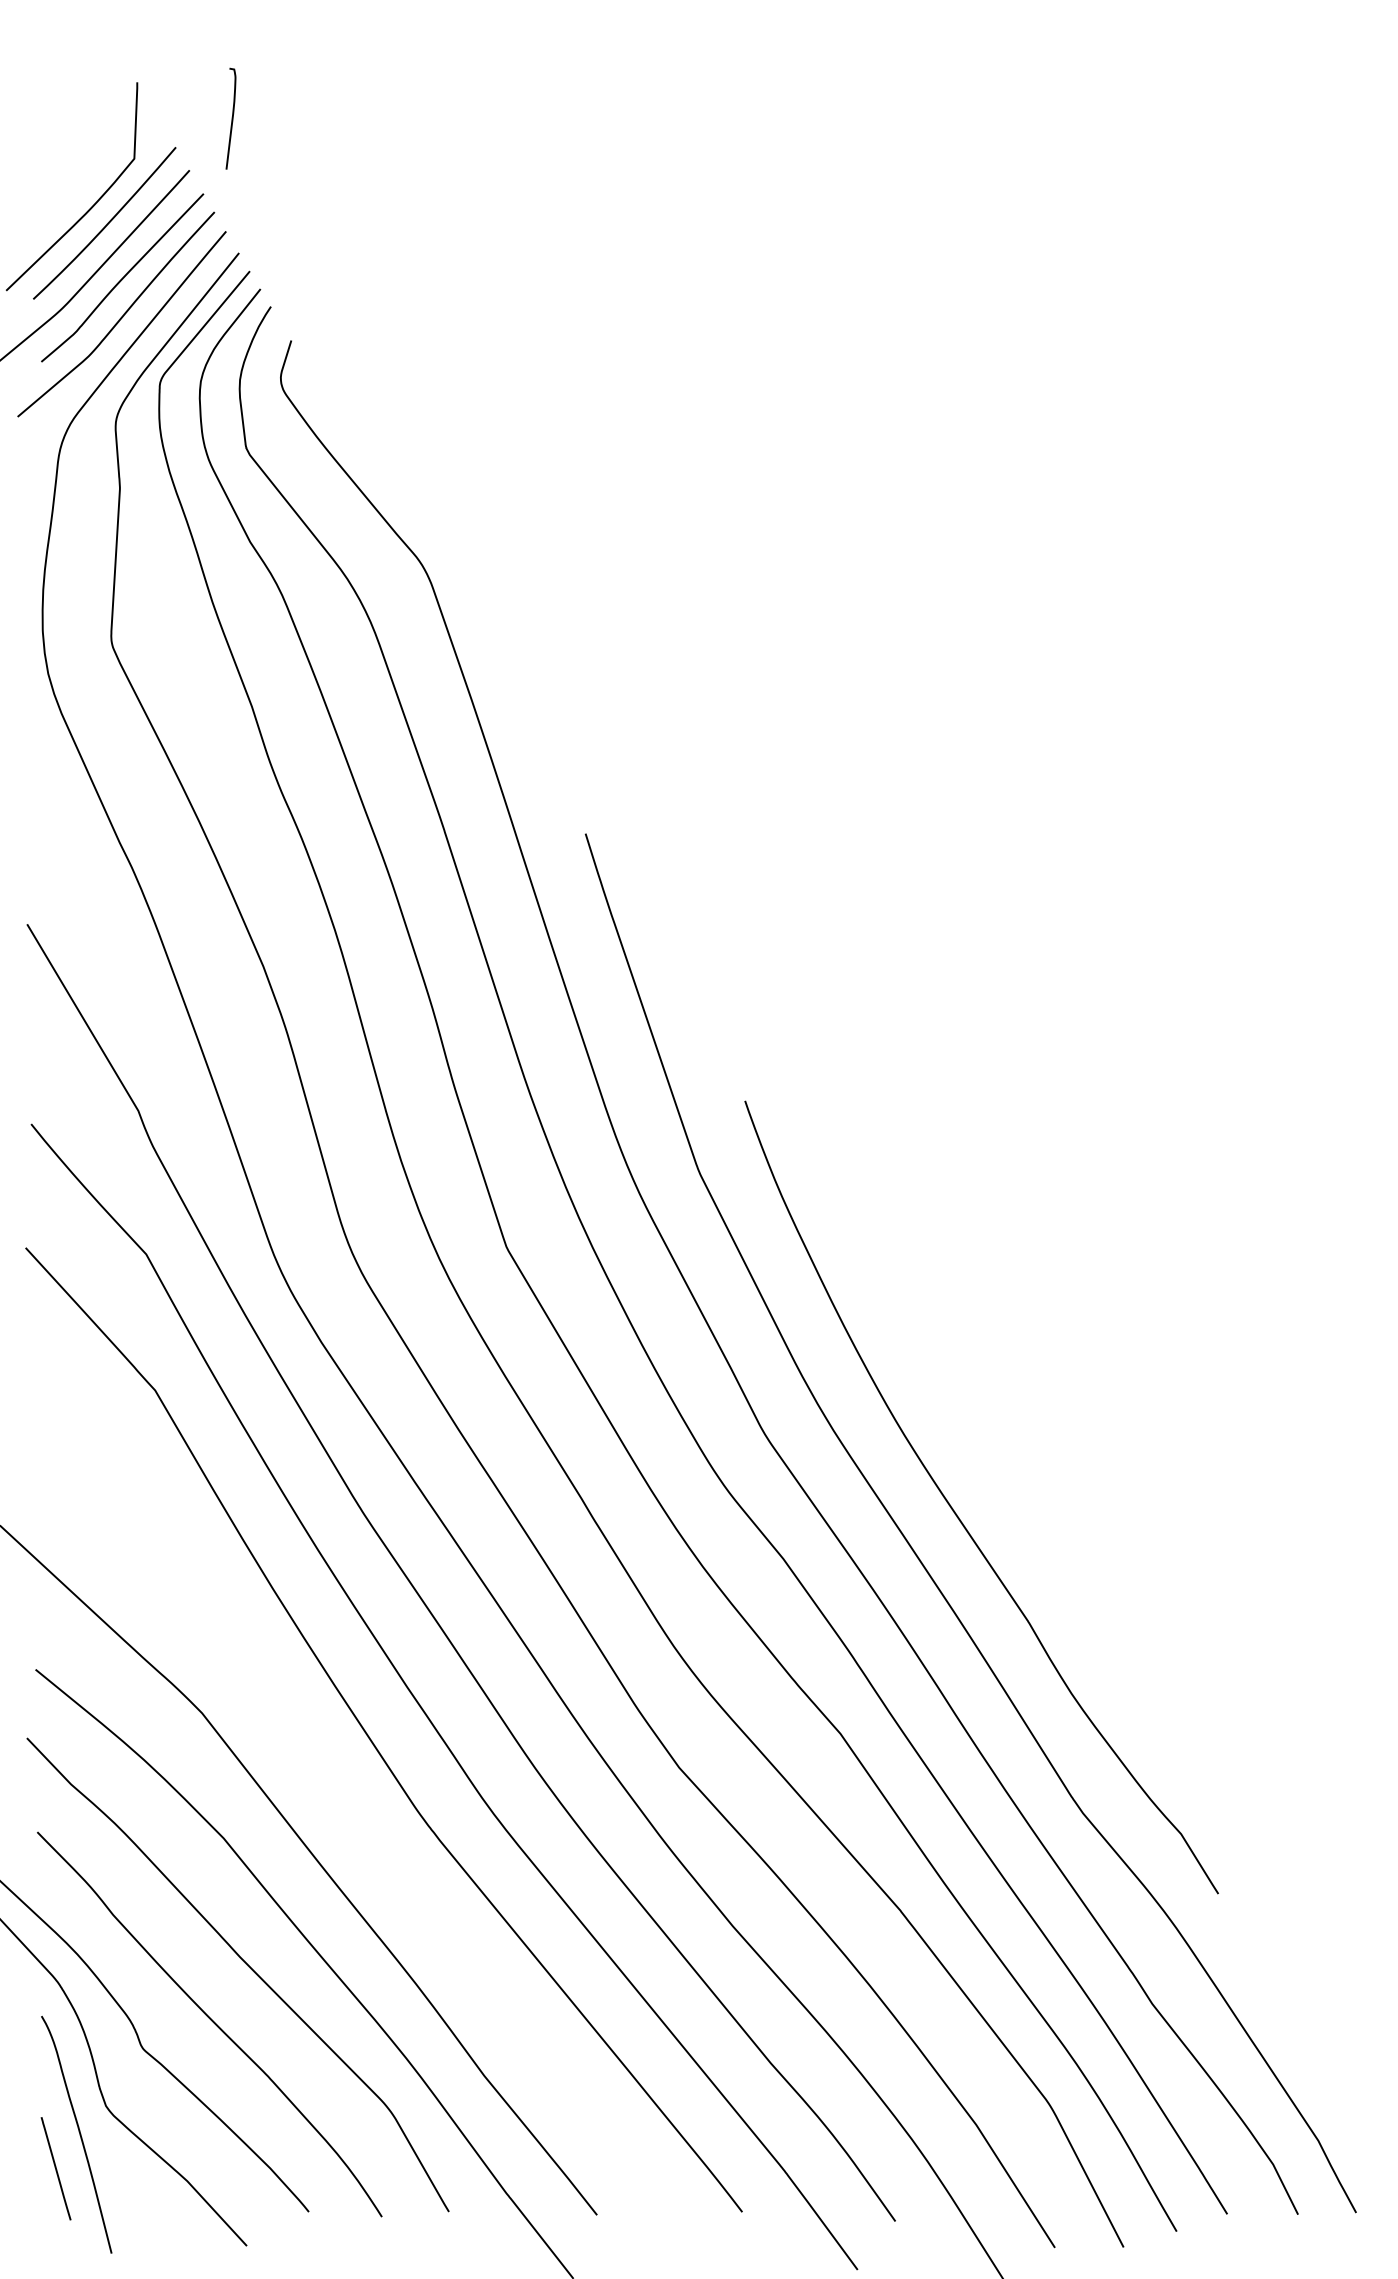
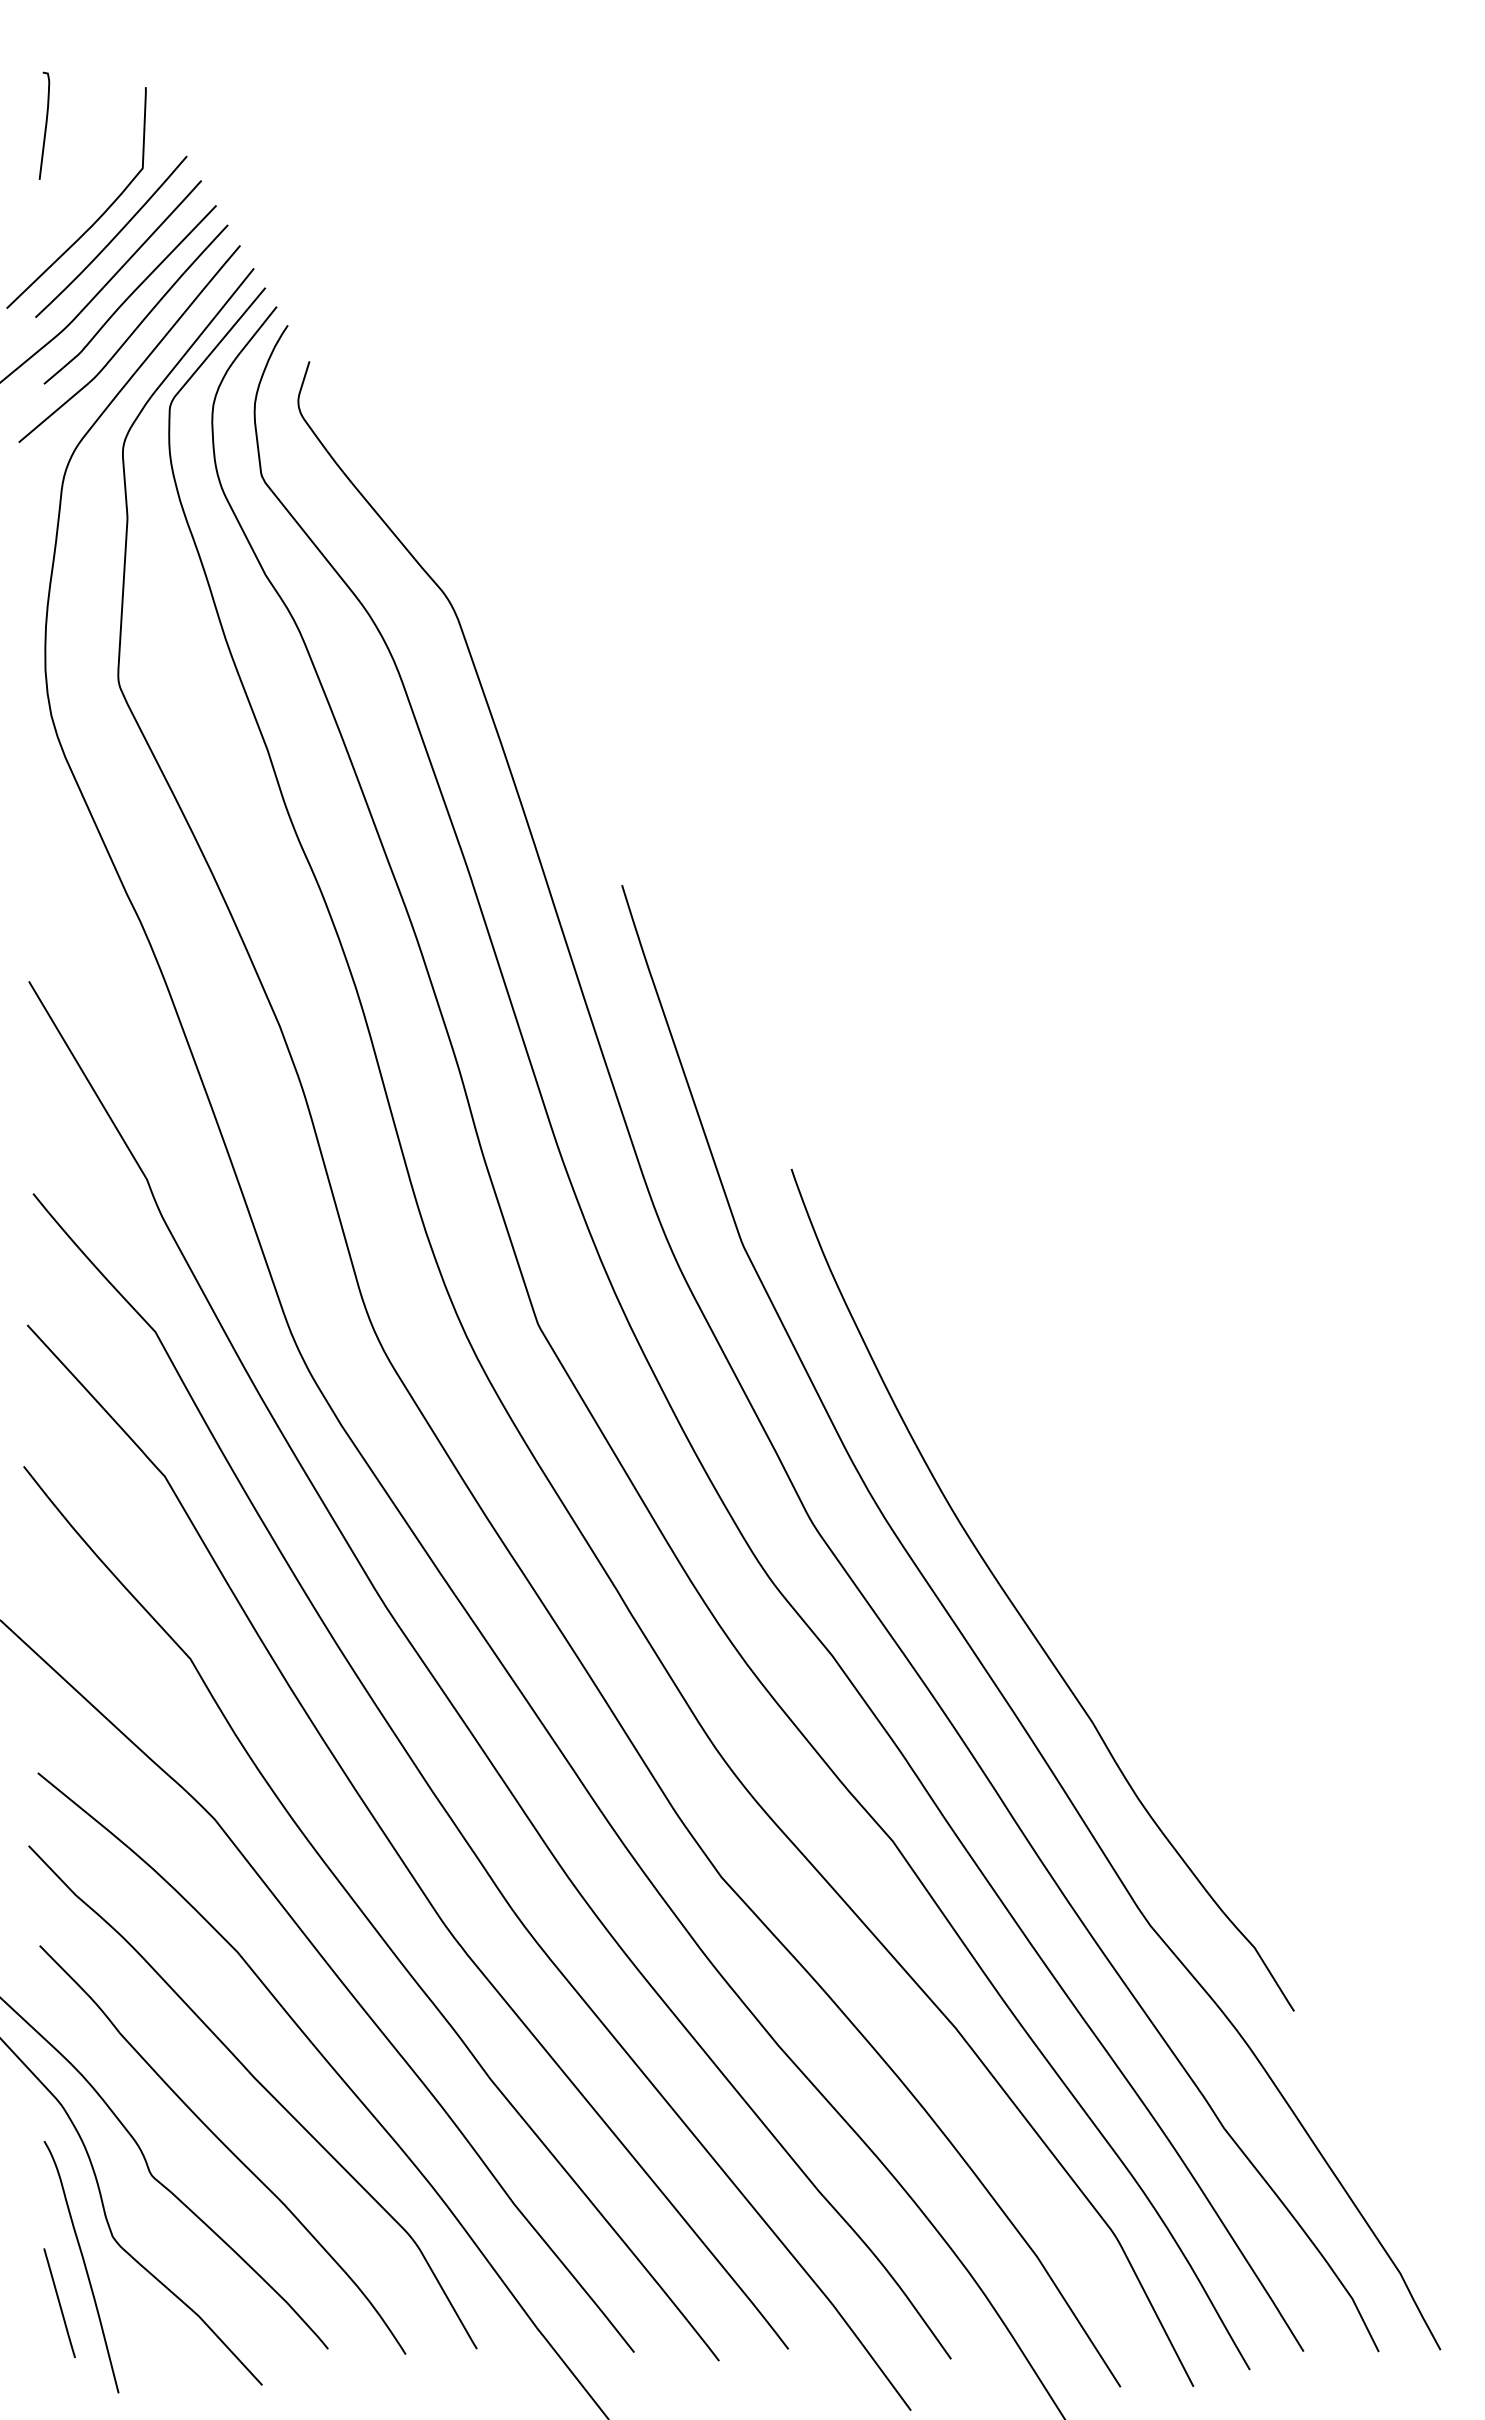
curve: (232, 118) -> (45, 125), moved
curve: (344, 1803) -> (366, 1915), added

